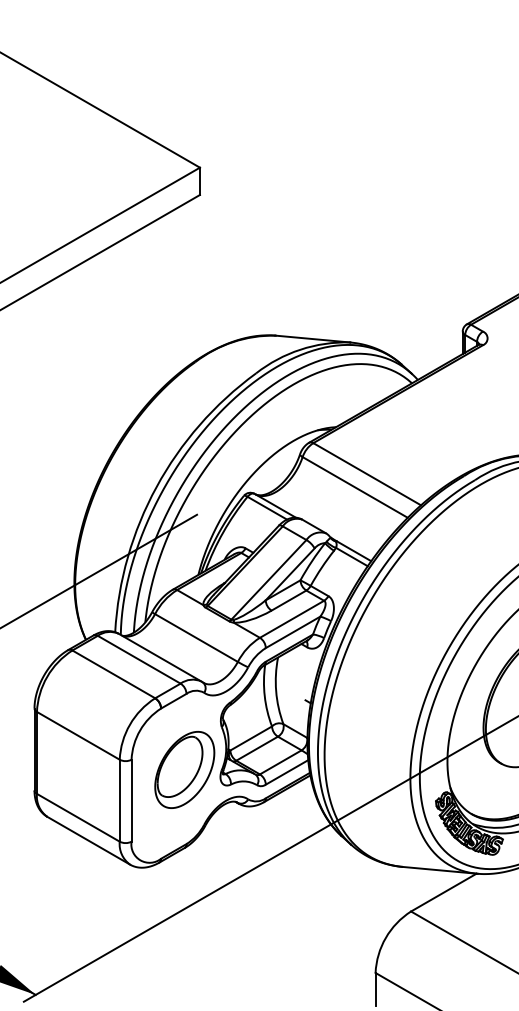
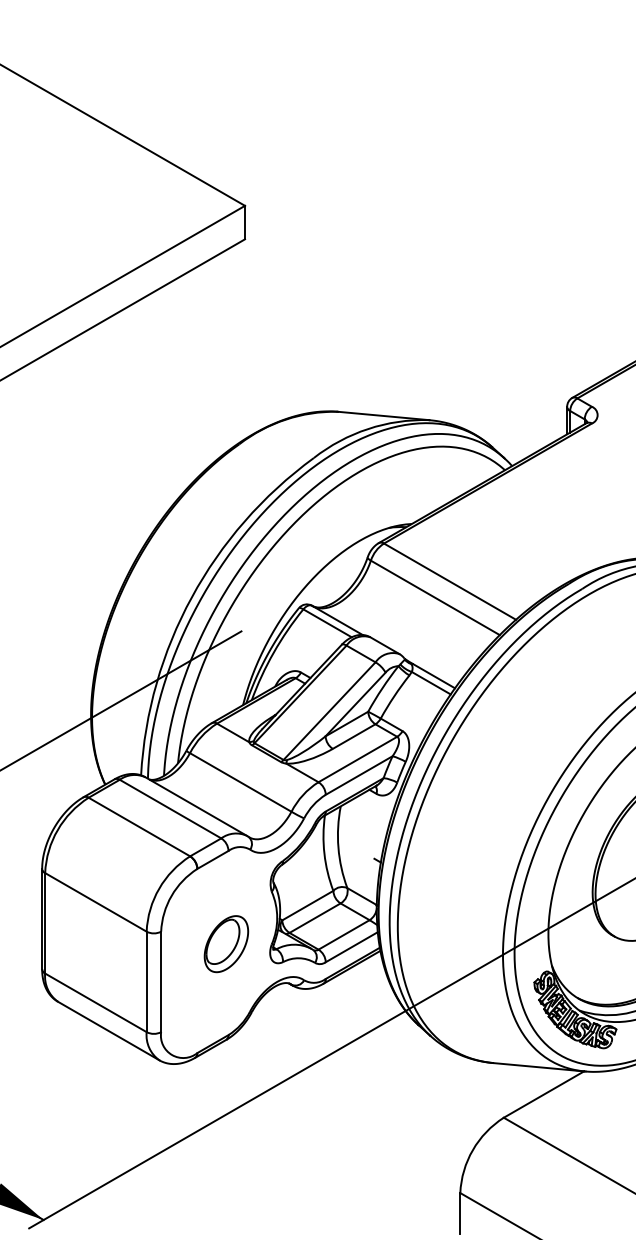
part: (184, 769) -> (226, 943), size x0.6

